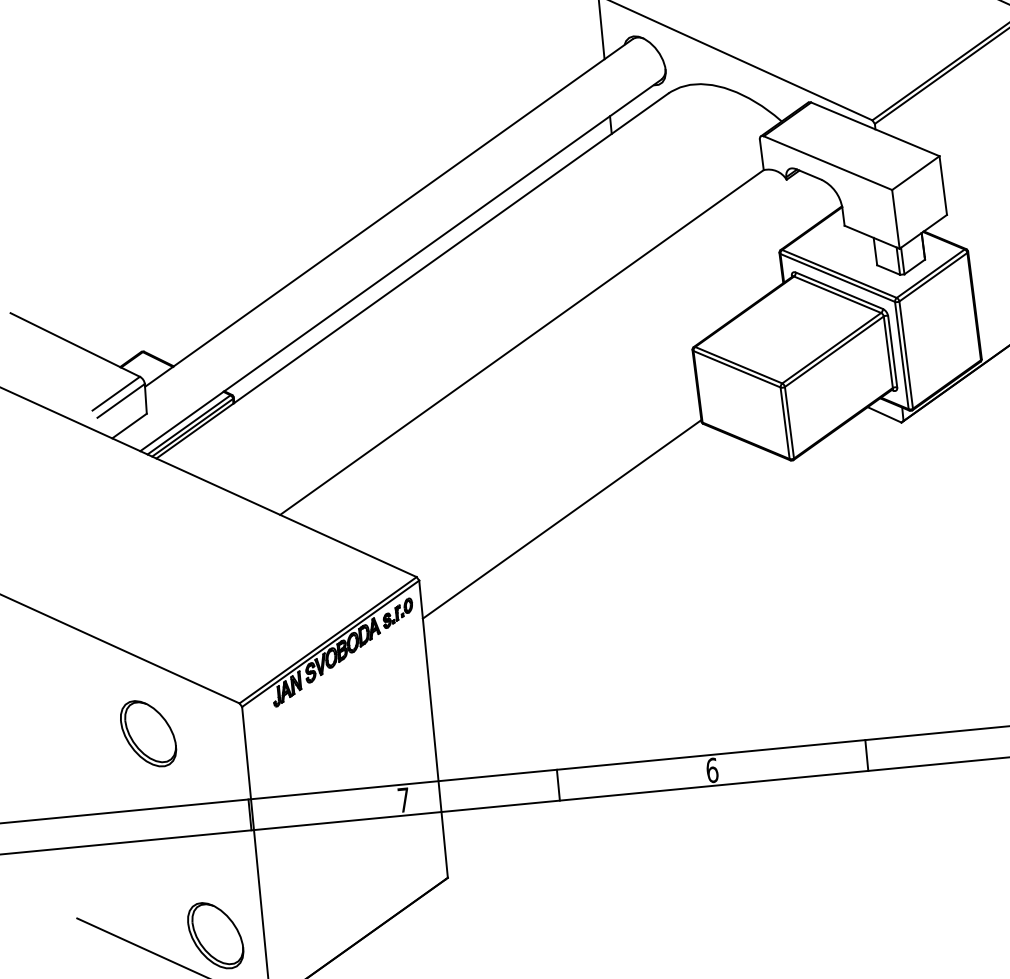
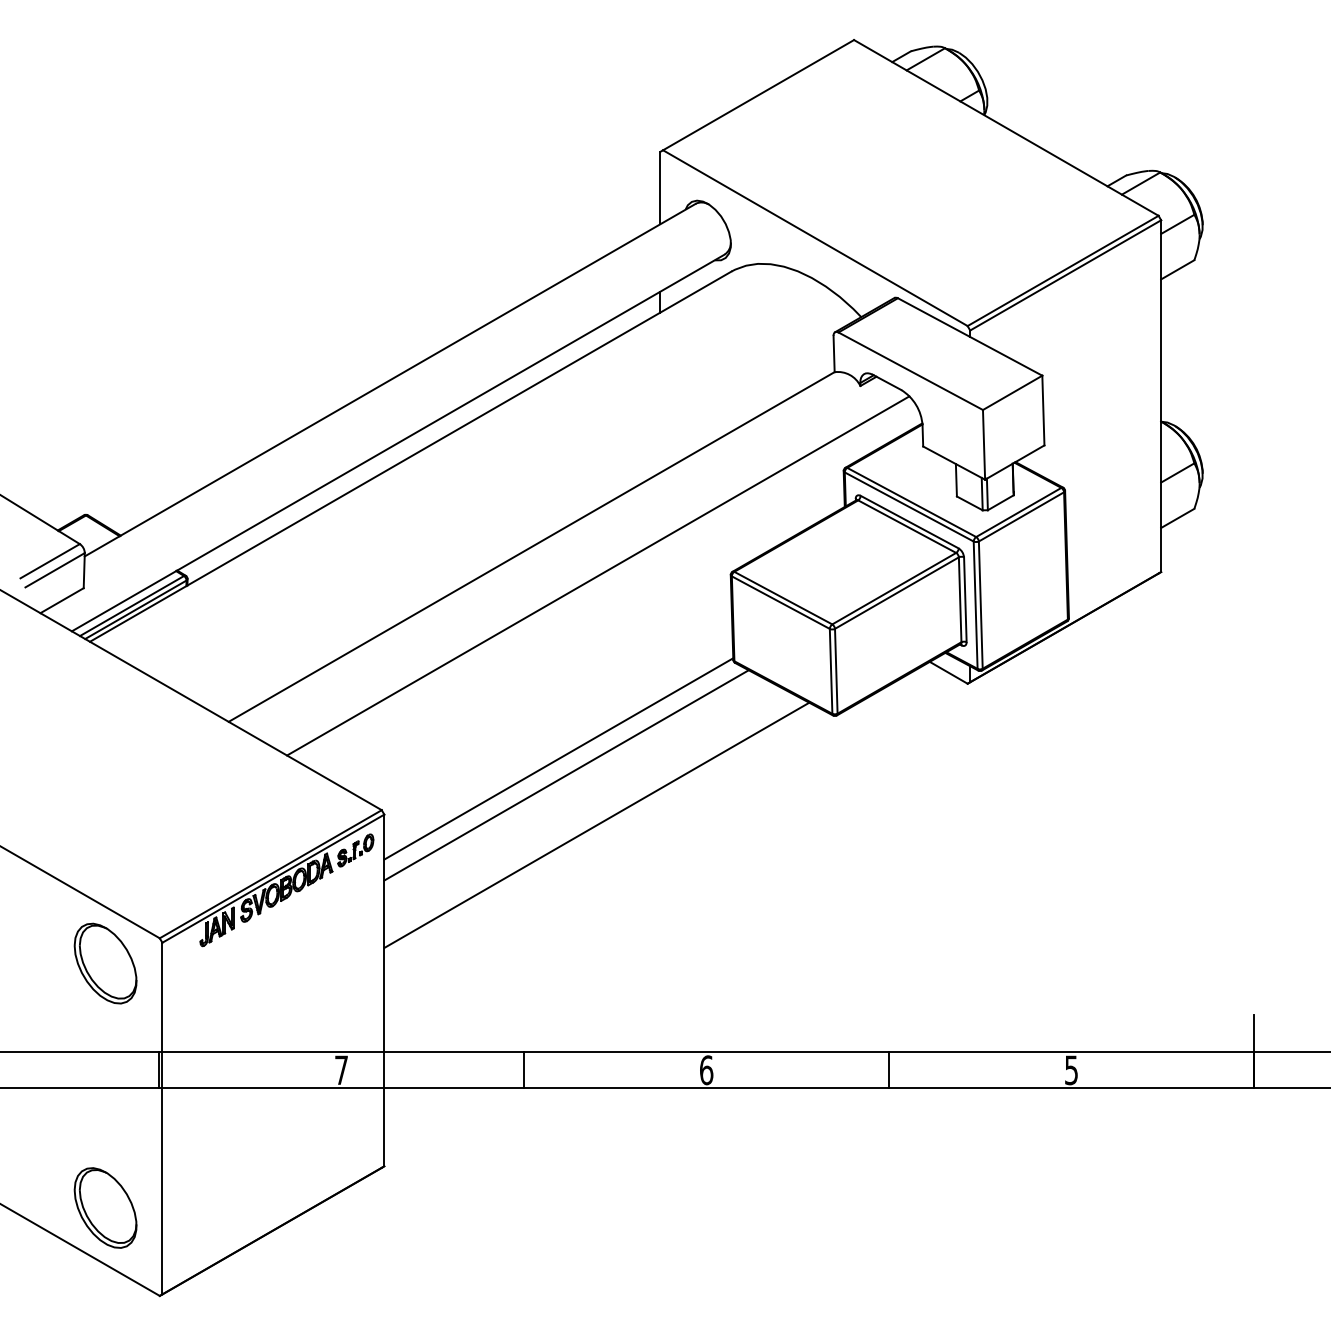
line: (580, 361) -> (598, 575), added
line: (569, 532) -> (566, 775), added
line: (599, 572) -> (596, 825), added
part: (148, 733) -> (105, 963), moved

